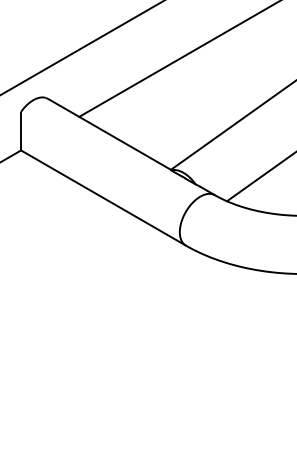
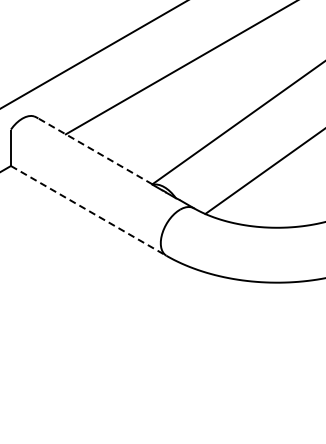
line: (110, 135) -> (95, 151), solid -> dashed
line: (103, 197) -> (88, 210), solid -> dashed

